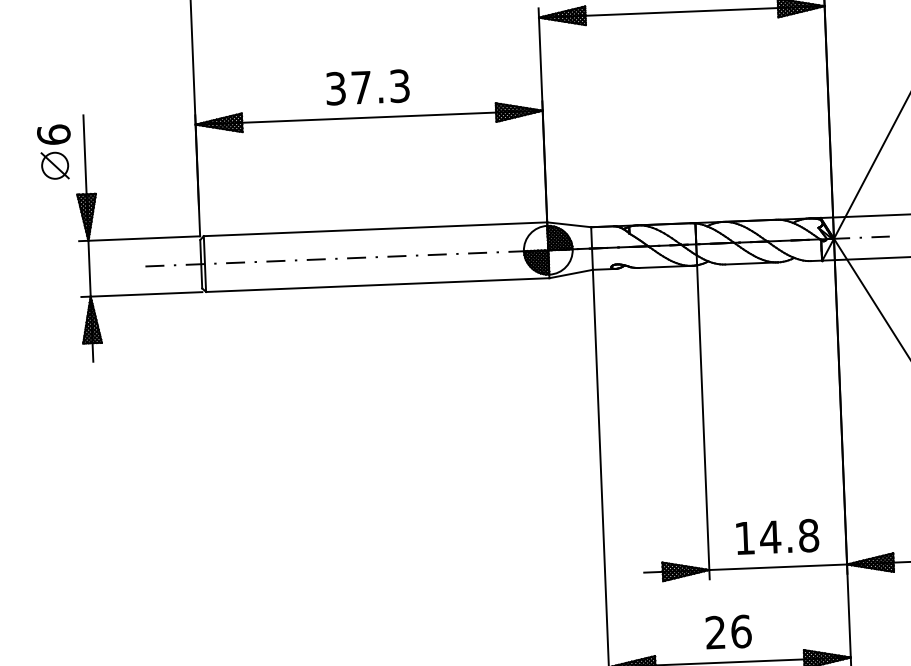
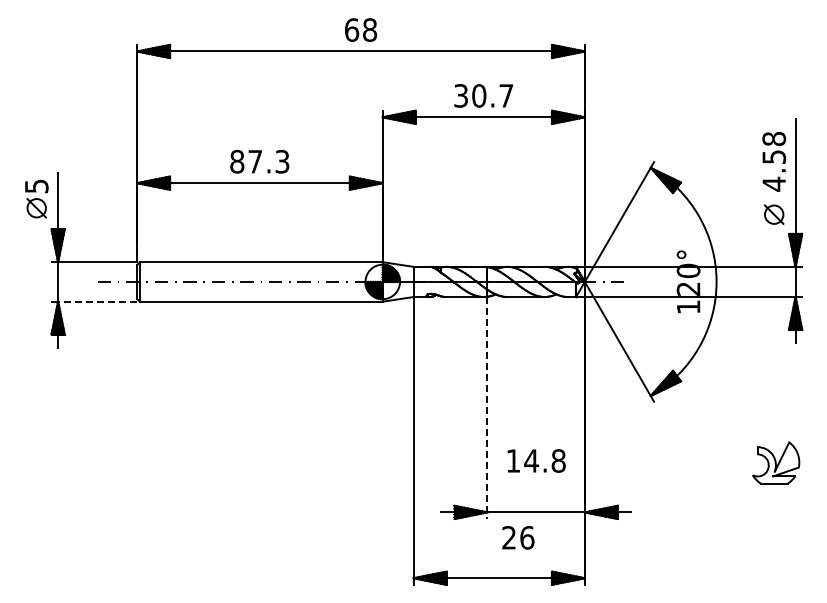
text: (336, 88) -> (237, 161), 37.3 -> 87.3
text: (53, 135) -> (36, 186), 6 -> 5
line: (146, 294) -> (97, 301), solid -> dashed
line: (703, 423) -> (487, 408), solid -> dashed
text: (777, 536) -> (536, 460), moved
text: (728, 631) -> (518, 537), moved

